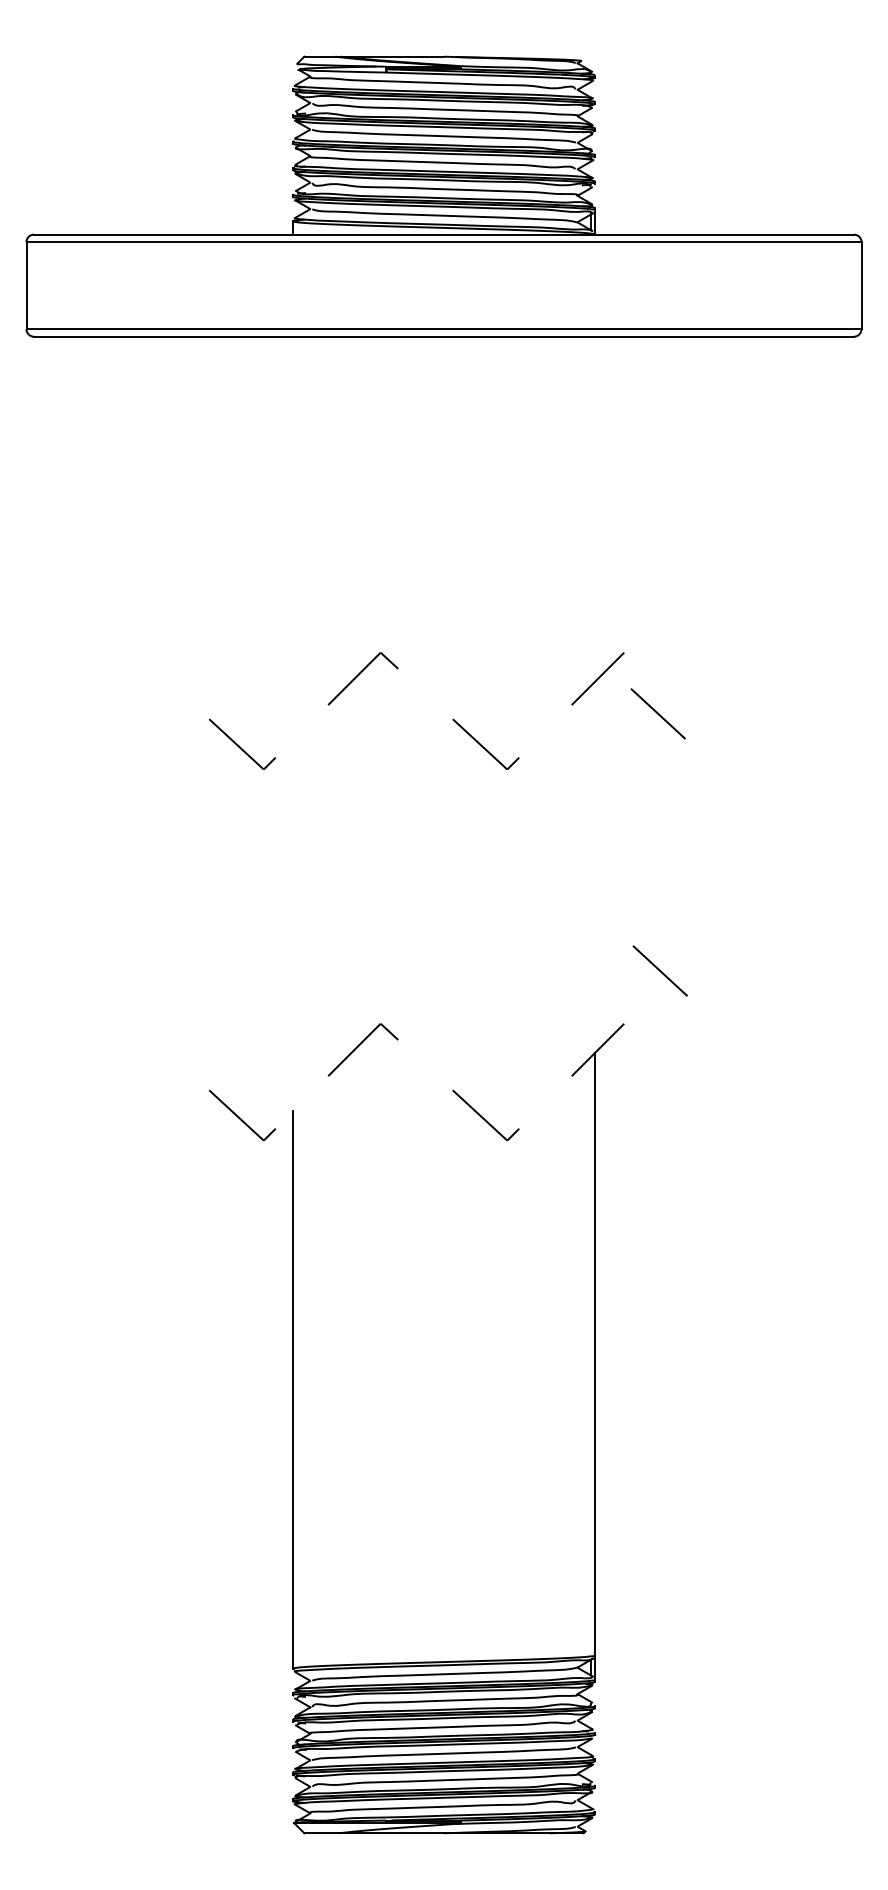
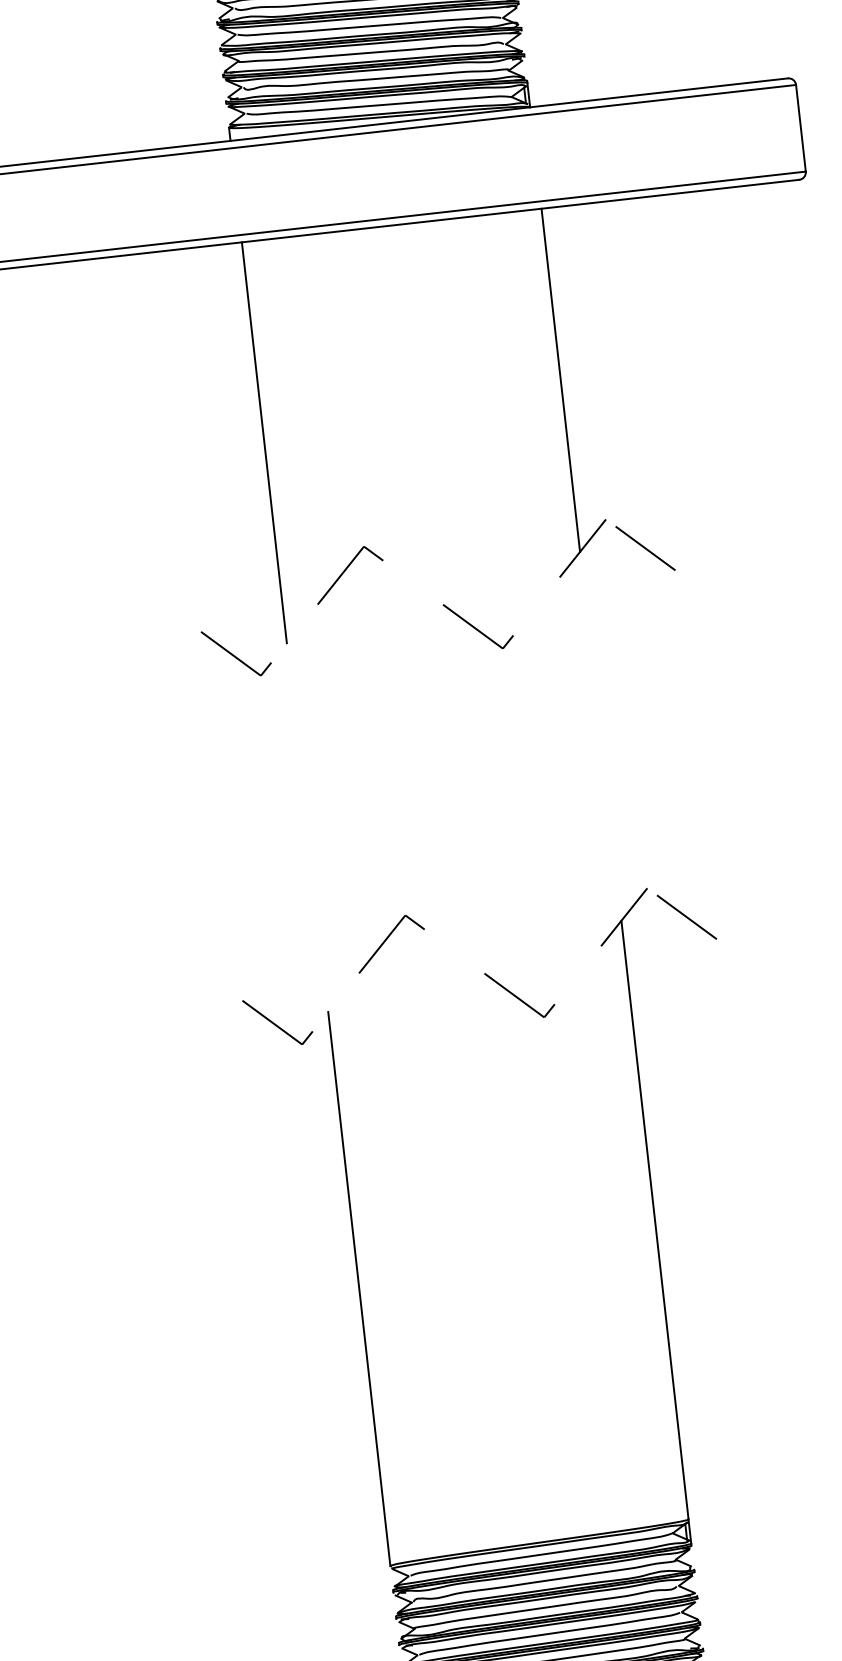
line: (594, 509) -> (560, 380), added
line: (293, 538) -> (264, 442), added
line: (657, 713) -> (644, 548), moved
line: (659, 970) -> (686, 916), moved

